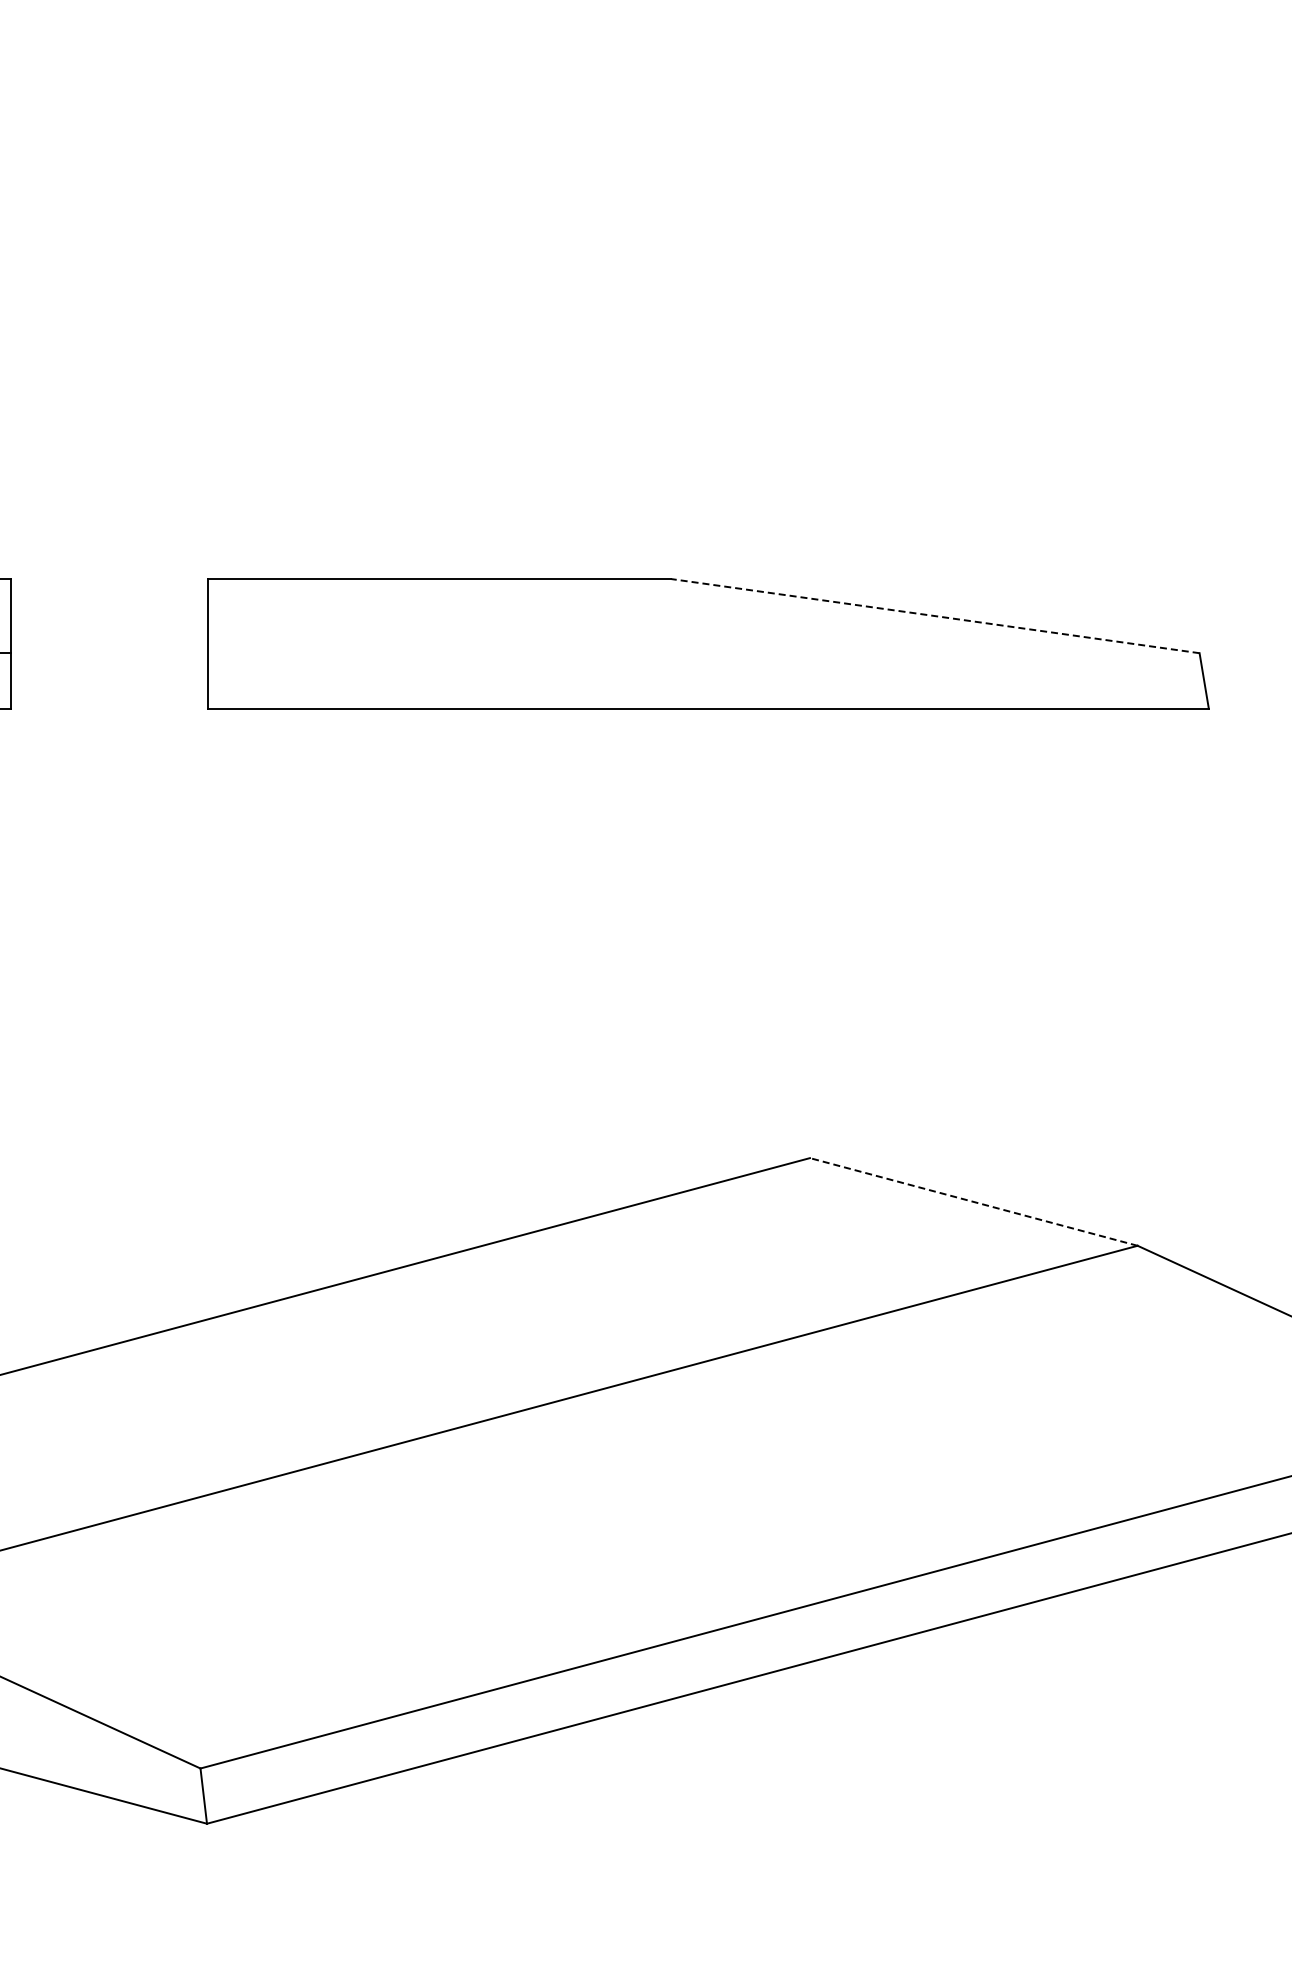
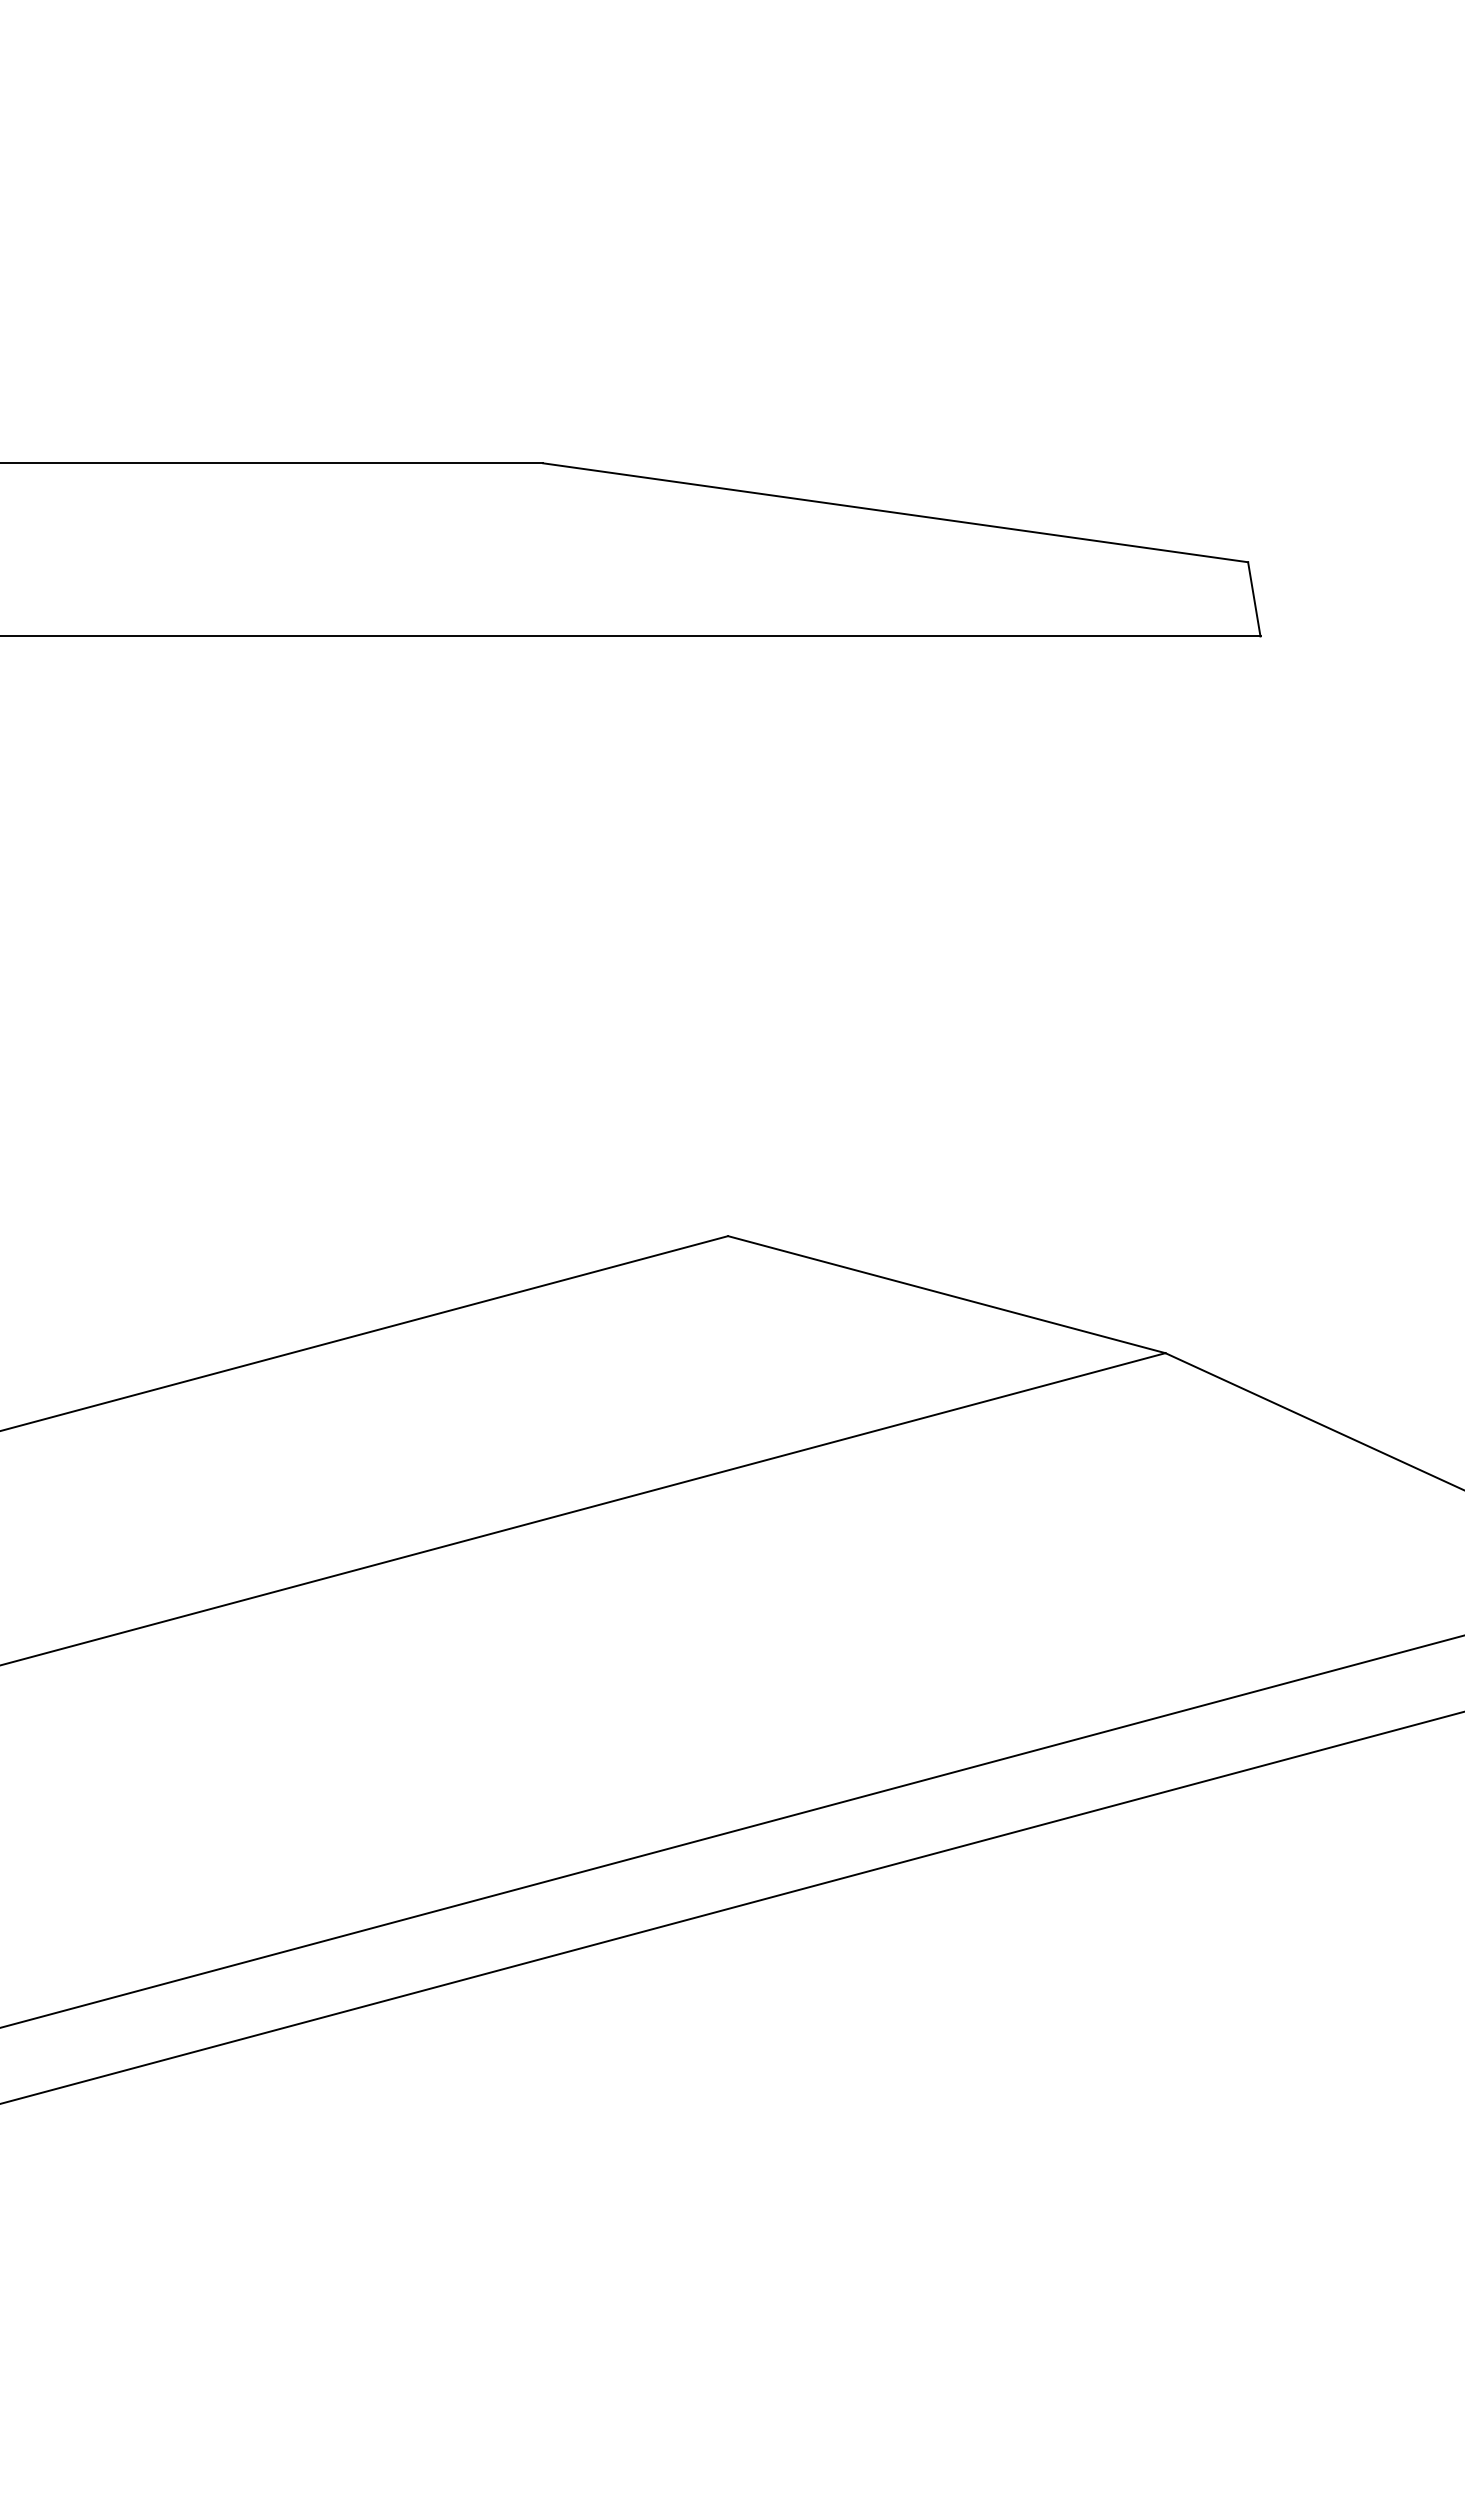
line: (935, 616) -> (895, 513), dashed -> solid
line: (973, 1201) -> (946, 1294), dashed -> solid

